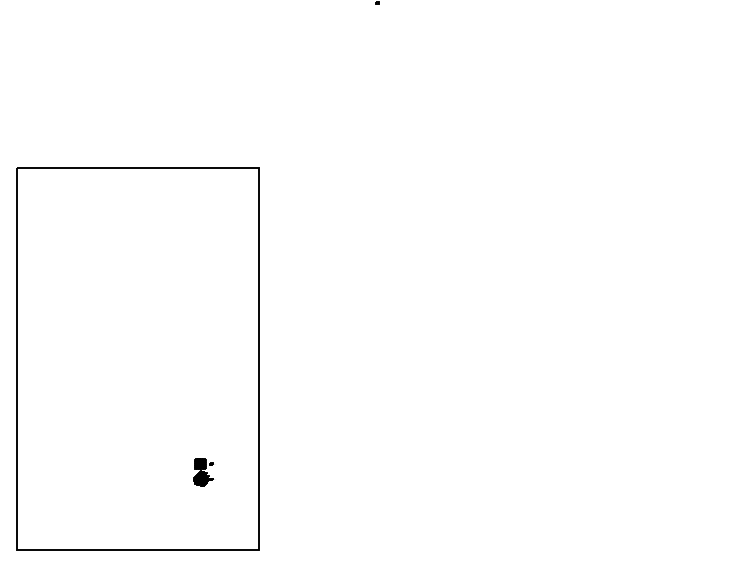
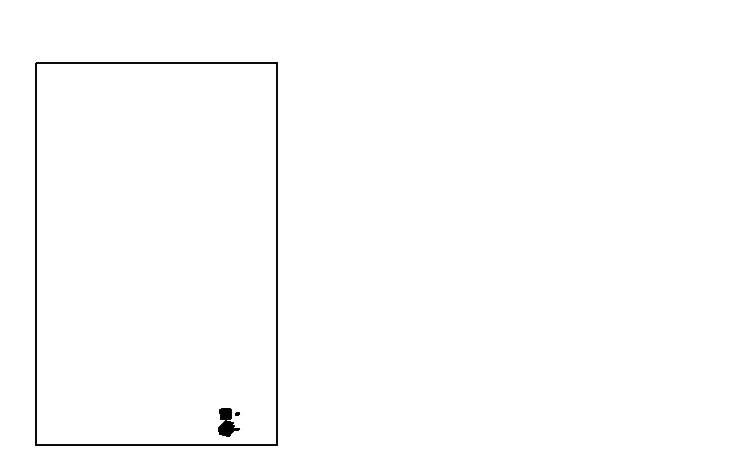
part: (203, 472) -> (229, 422), moved

